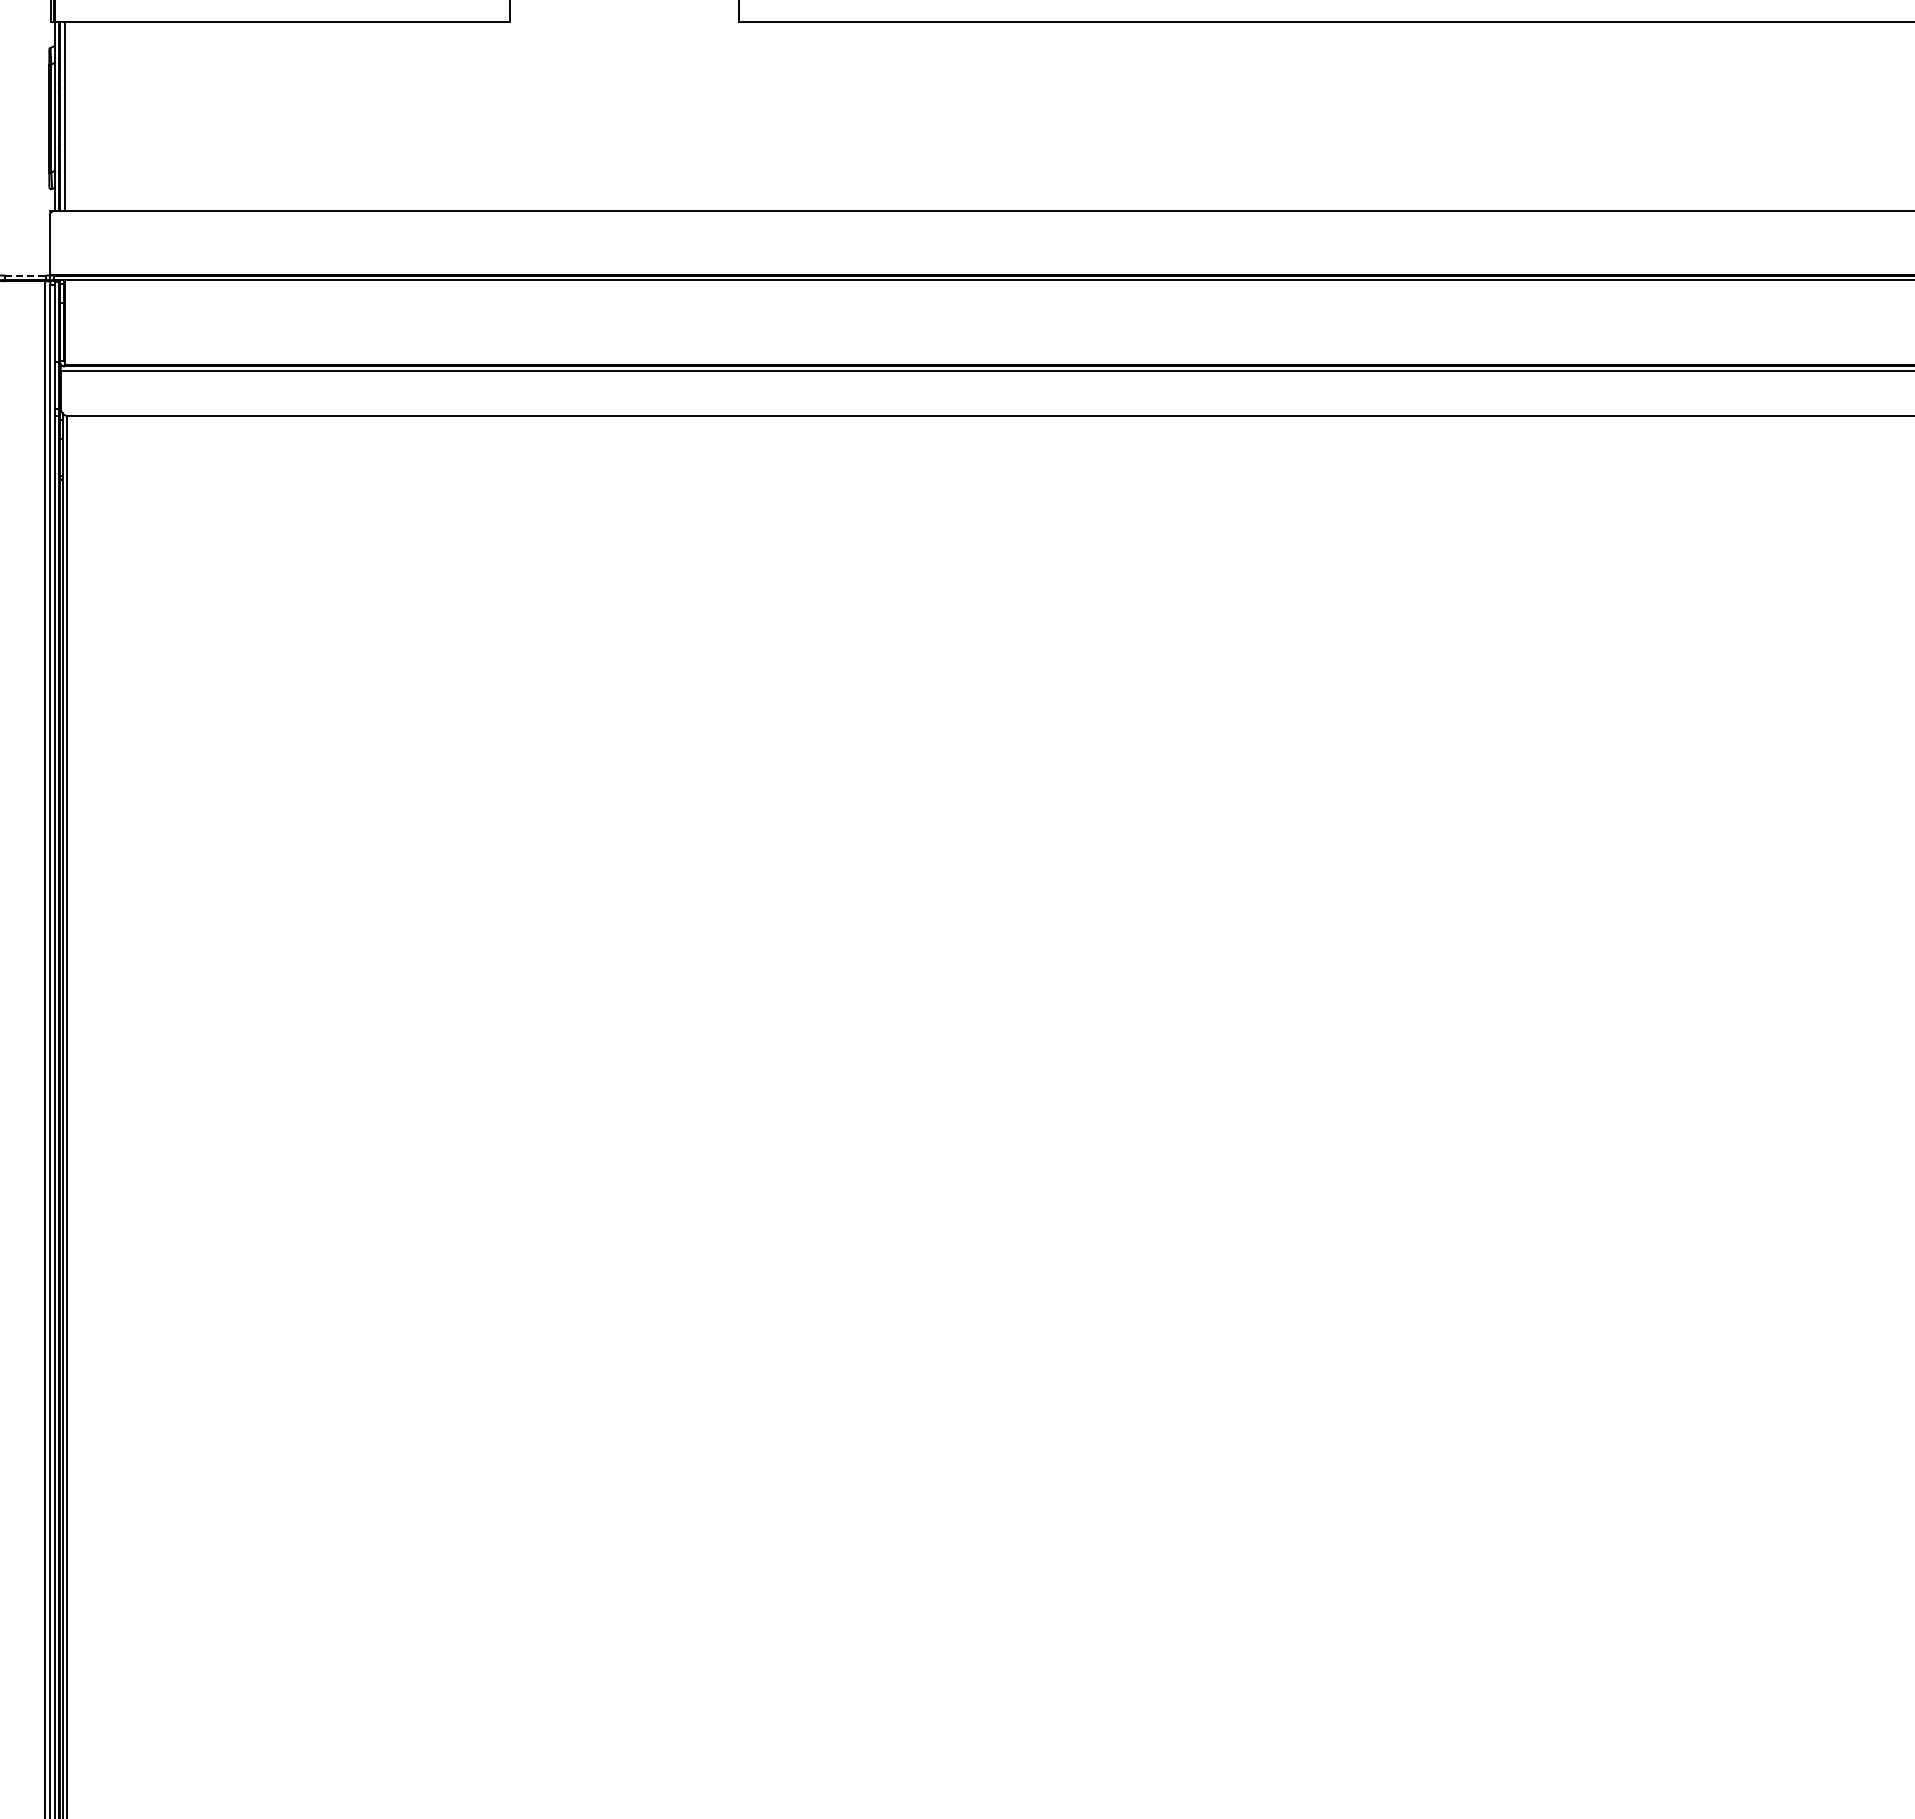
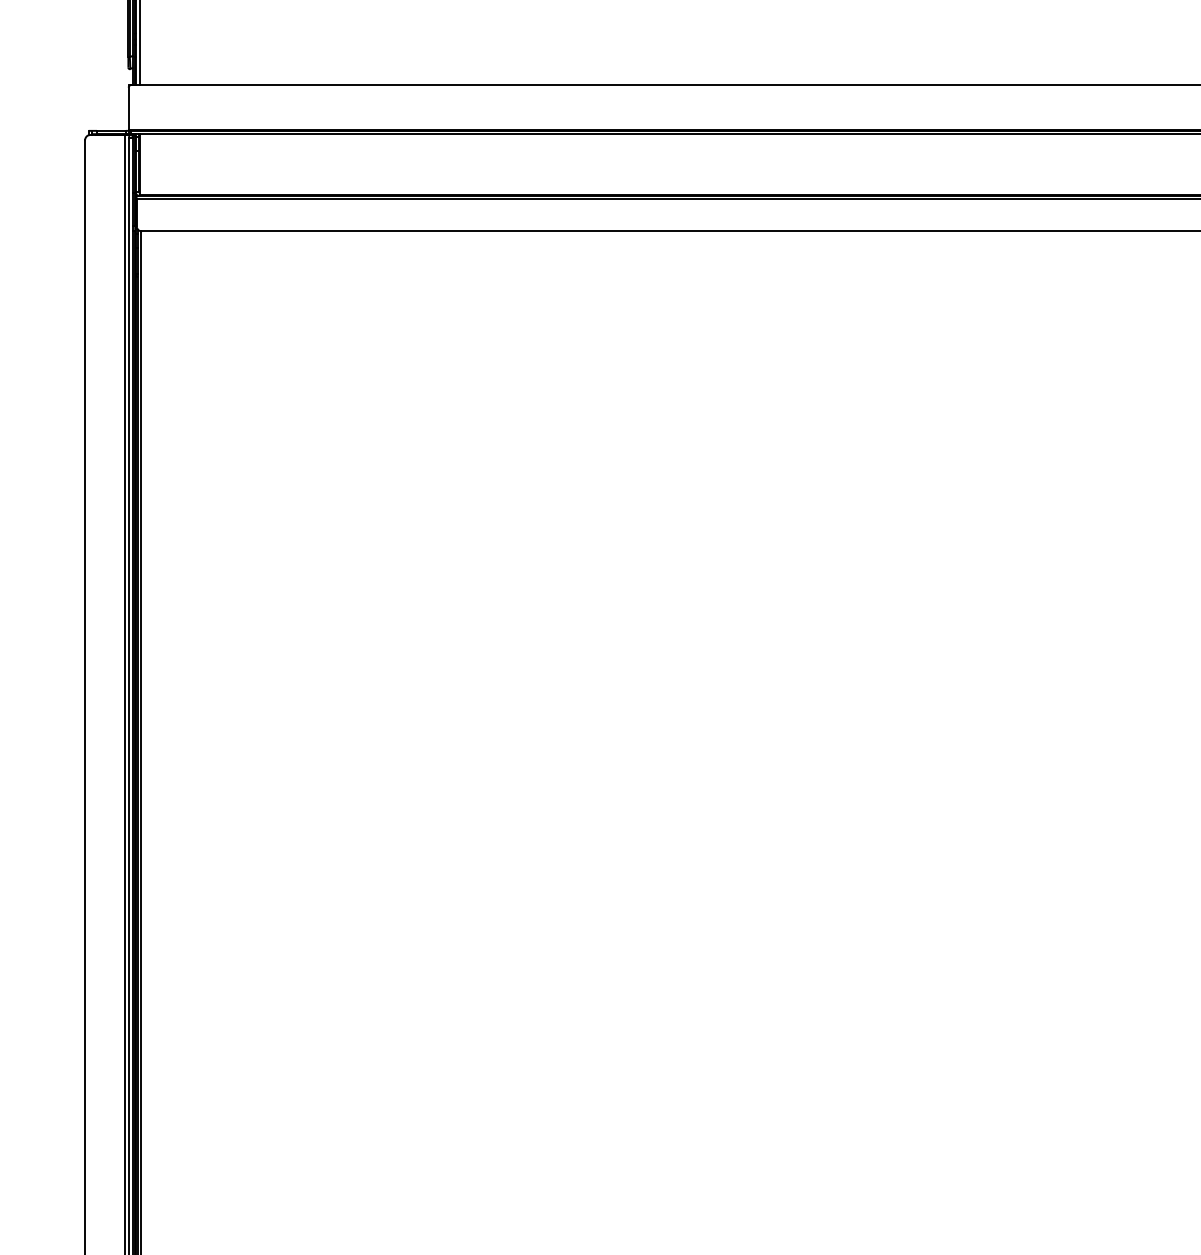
line: (26, 275) -> (112, 130), dashed -> solid

